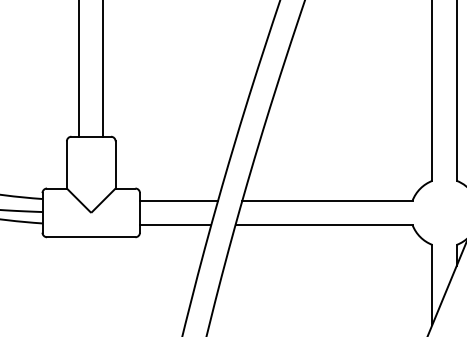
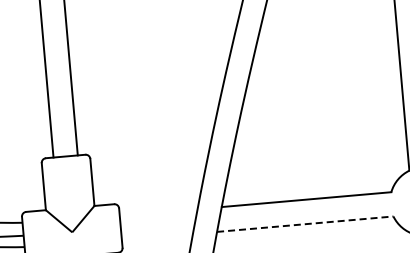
line: (178, 200) -> (158, 212), removed
line: (175, 225) -> (157, 237), removed
line: (324, 225) -> (305, 224), solid -> dashed

